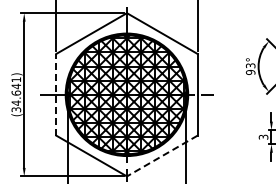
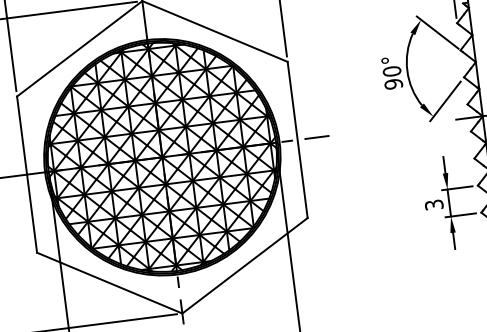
text: (250, 65) -> (391, 70), 93° -> 90°
line: (56, 94) -> (27, 173), dashed -> solid
line: (162, 156) -> (245, 266), dashed -> solid

